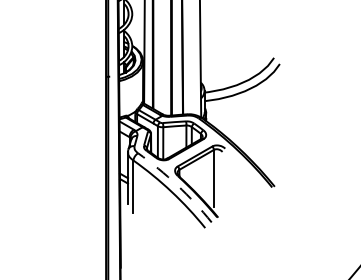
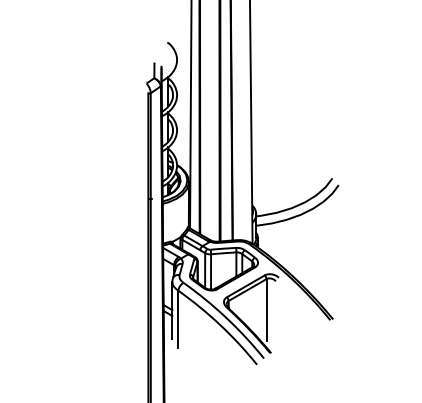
arc: (177, 184) -> (226, 317), dashed -> solid

